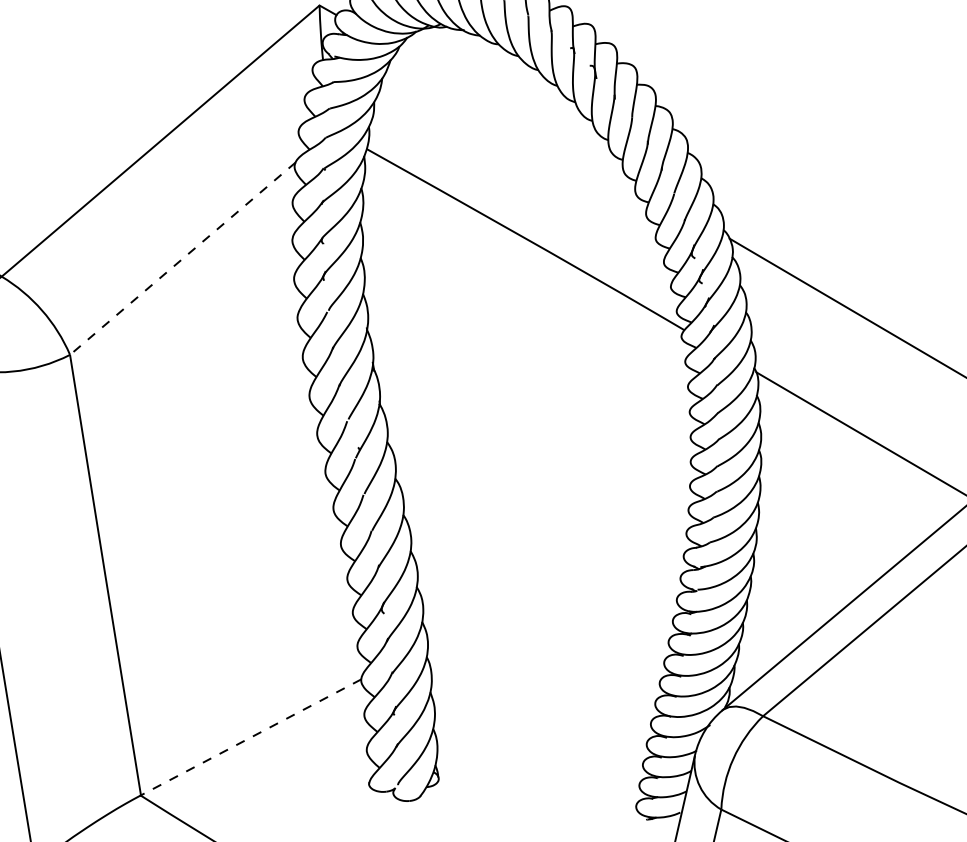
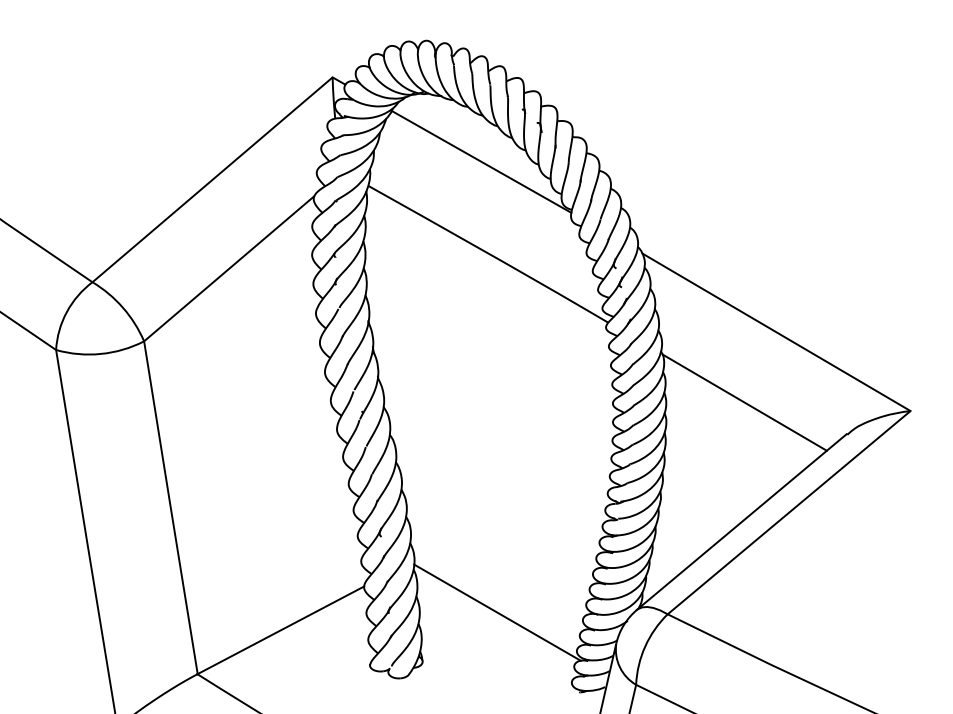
line: (516, 116) -> (481, 161), added
line: (183, 258) -> (229, 268), dashed -> solid
line: (537, 713) -> (497, 612), added
line: (250, 737) -> (280, 630), dashed -> solid

